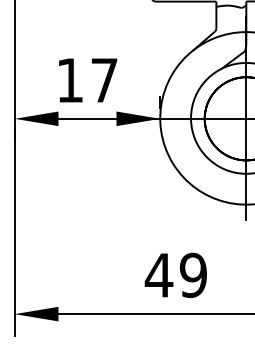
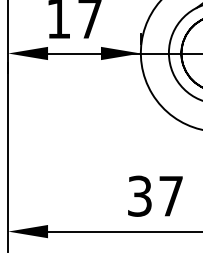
text: (175, 274) -> (154, 195), 49 -> 37

